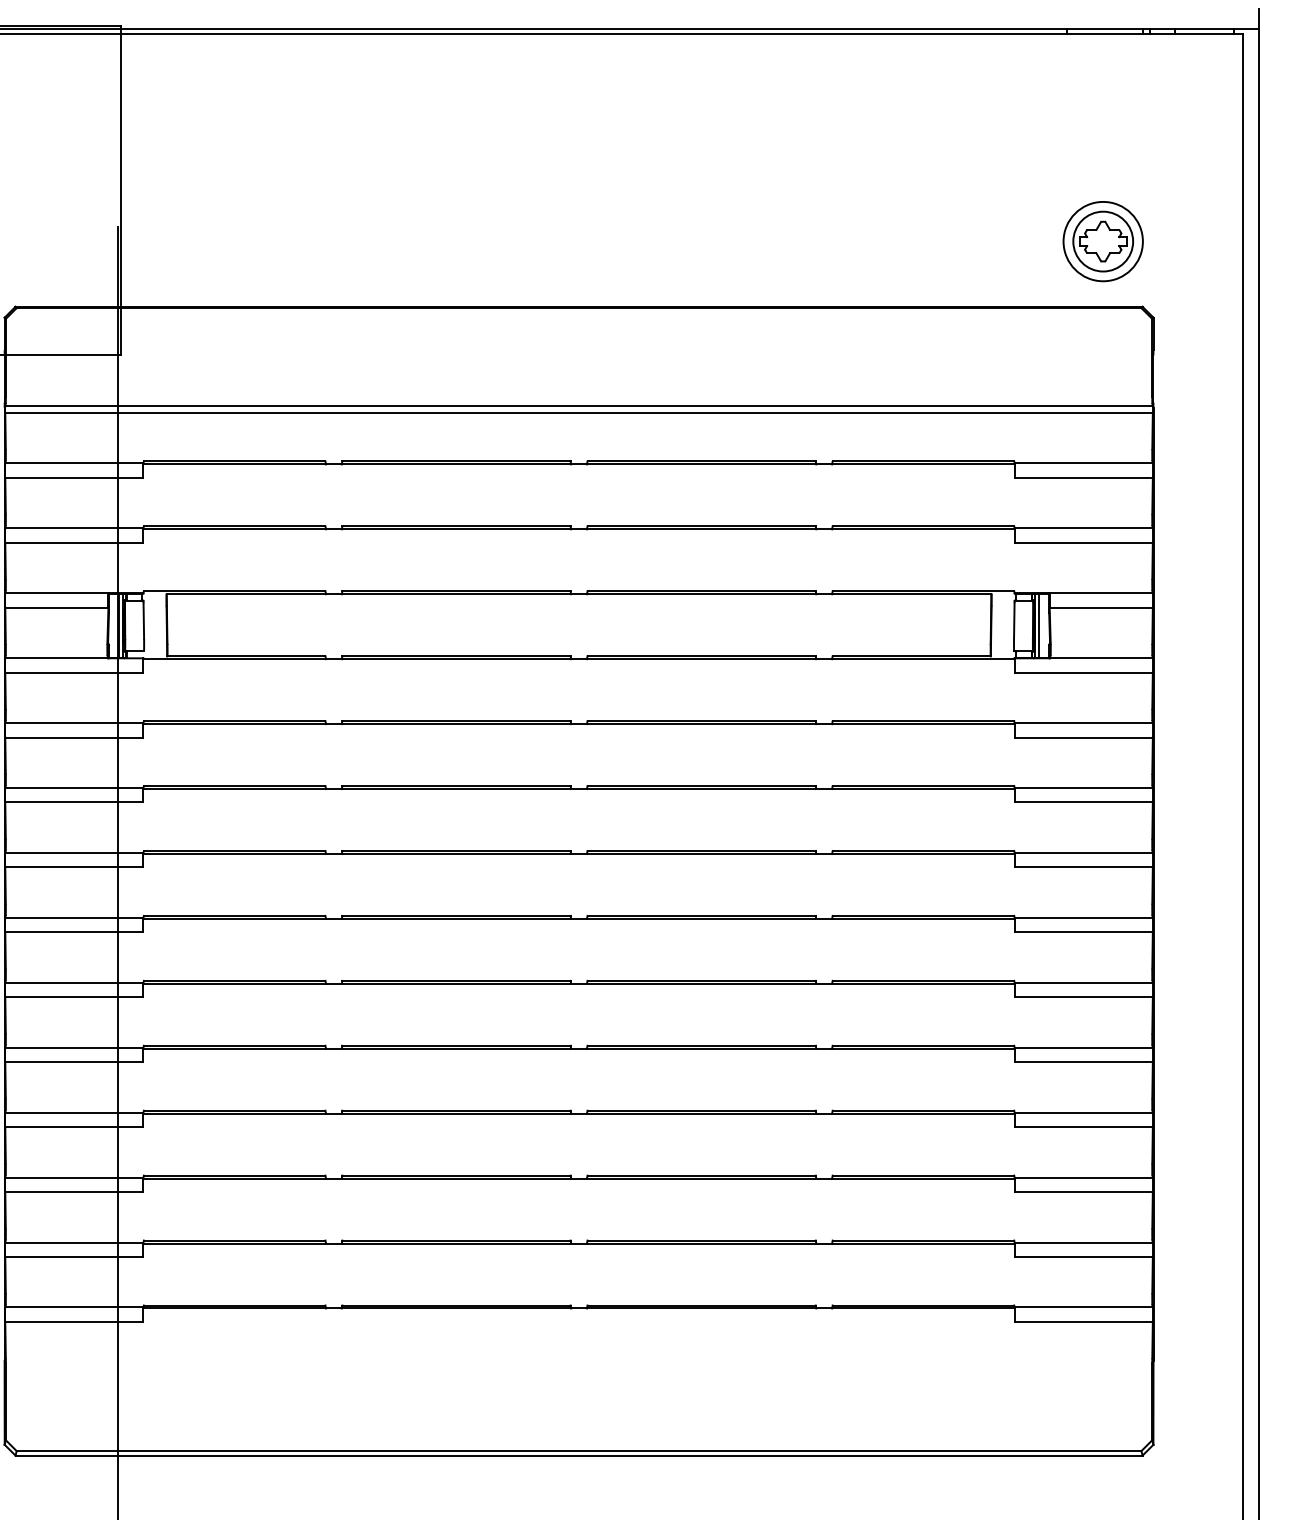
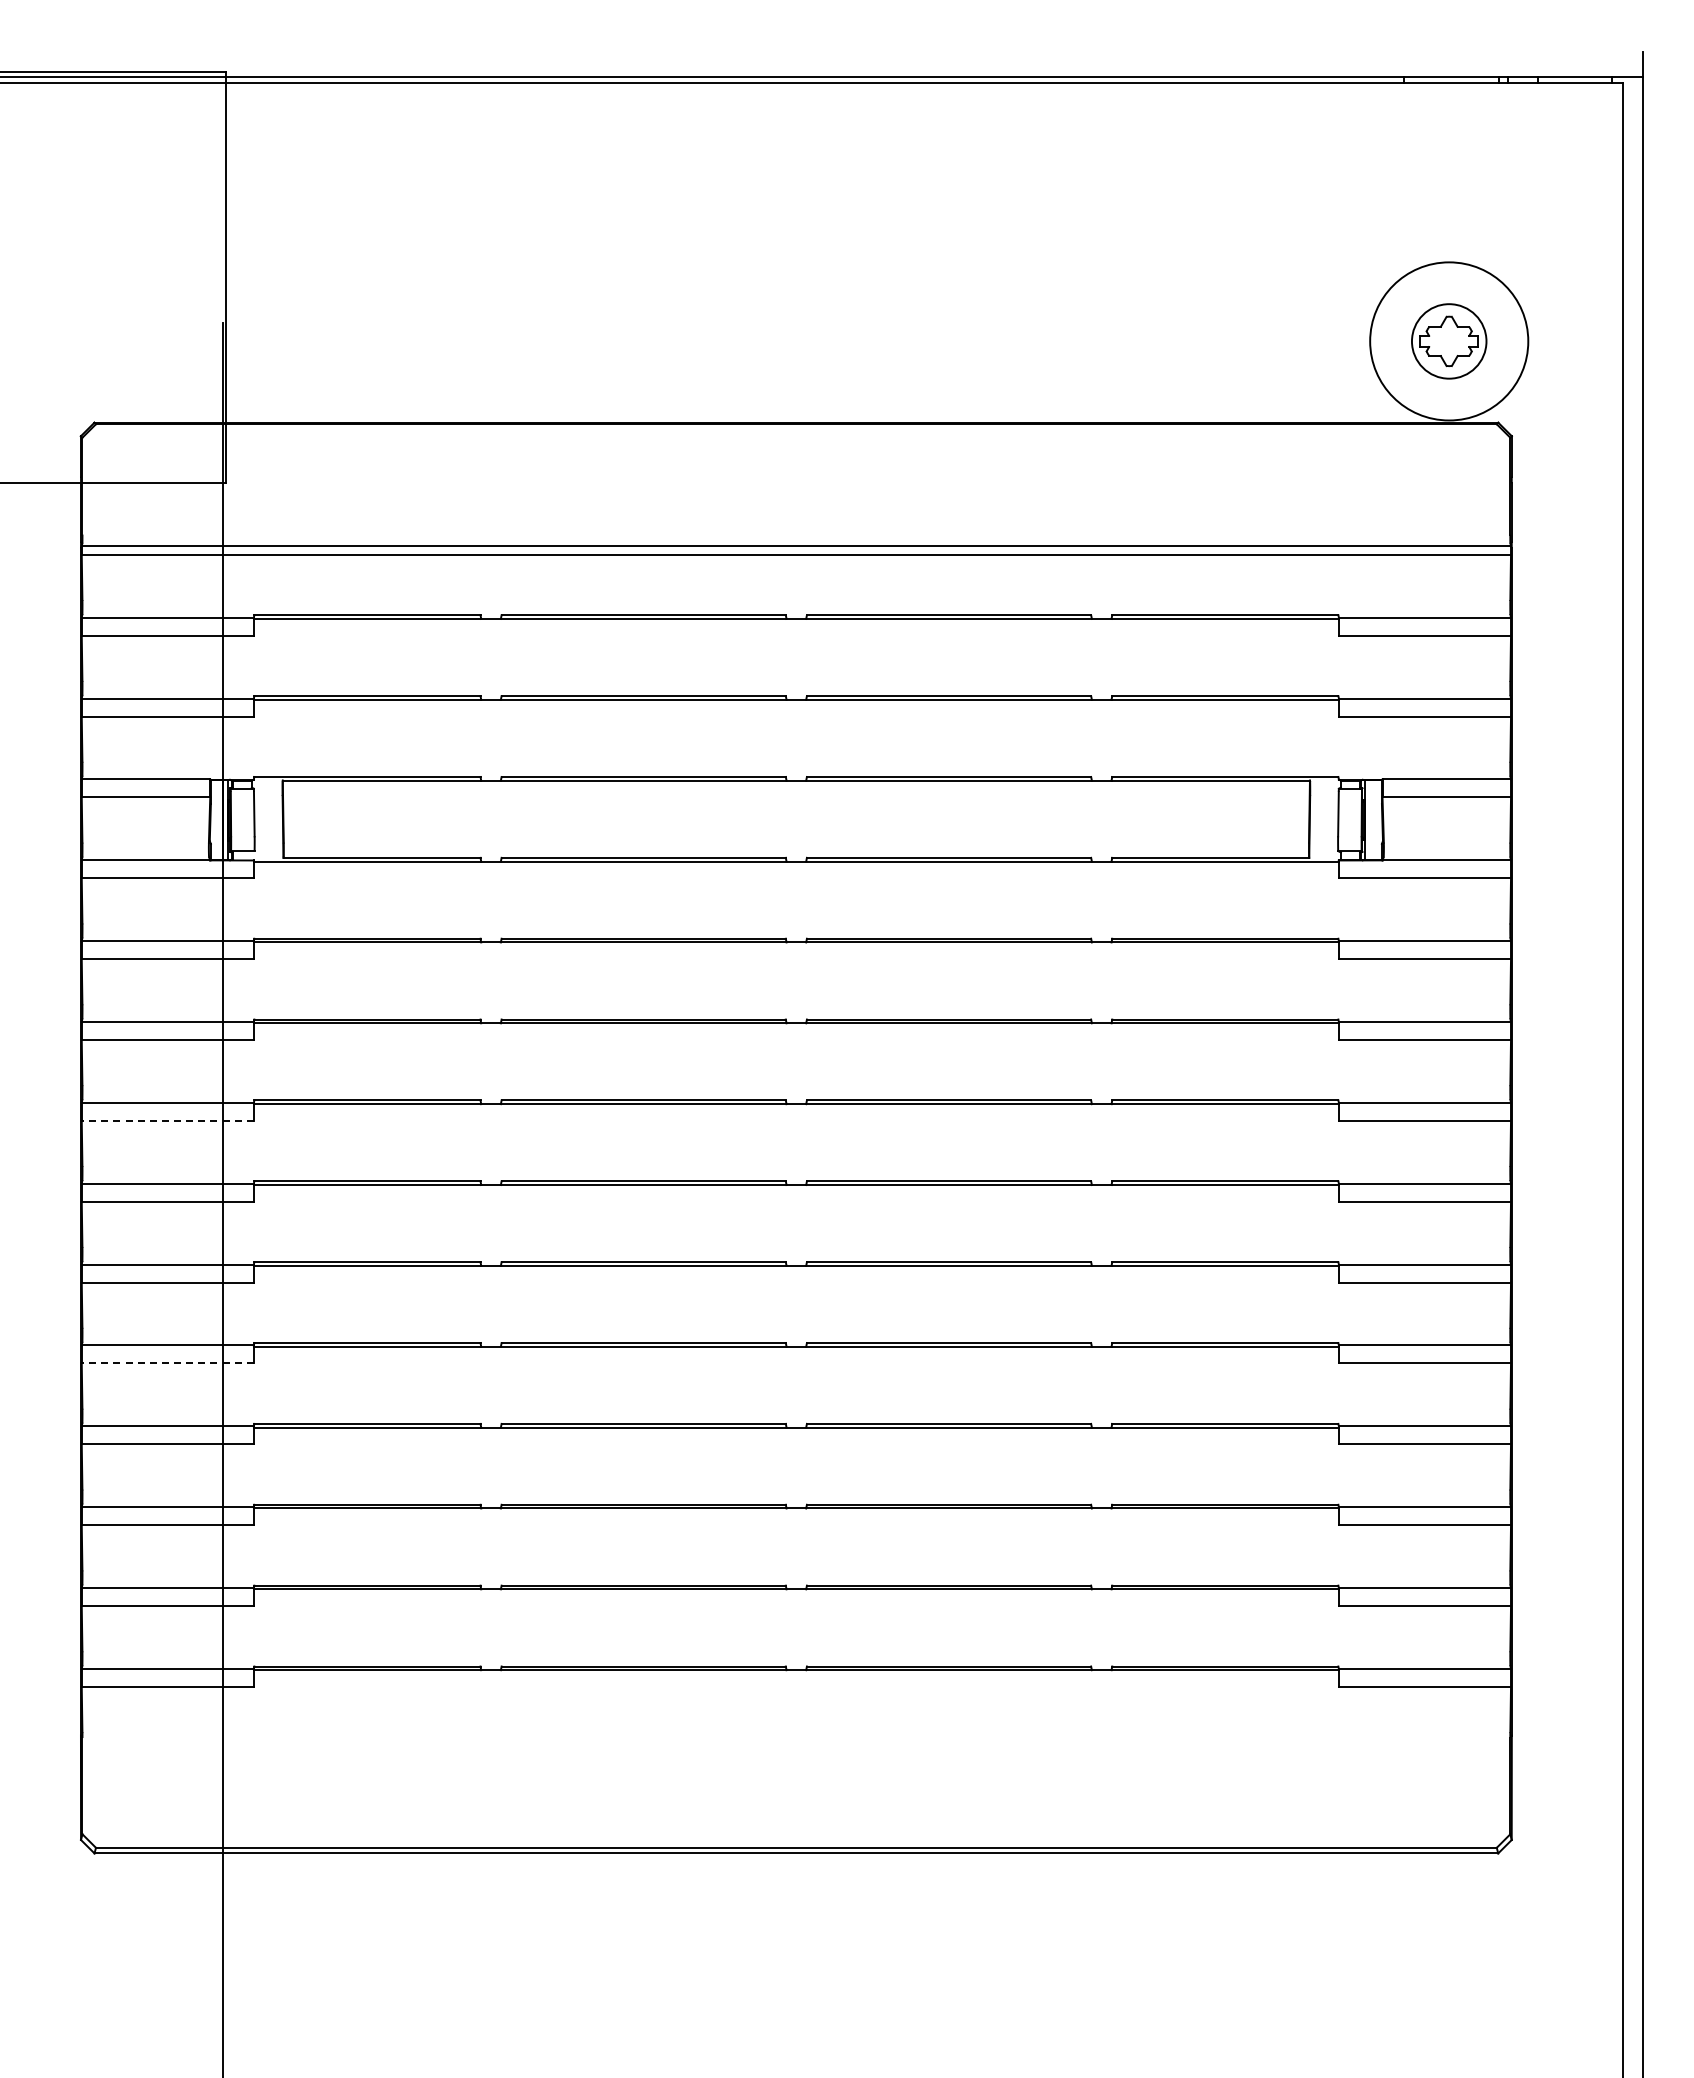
circle: (1102, 241) -> (1448, 341), size x1.6
line: (1039, 625) -> (1369, 819), removed
line: (74, 867) -> (167, 1120), solid -> dashed
line: (74, 1062) -> (167, 1363), solid -> dashed

